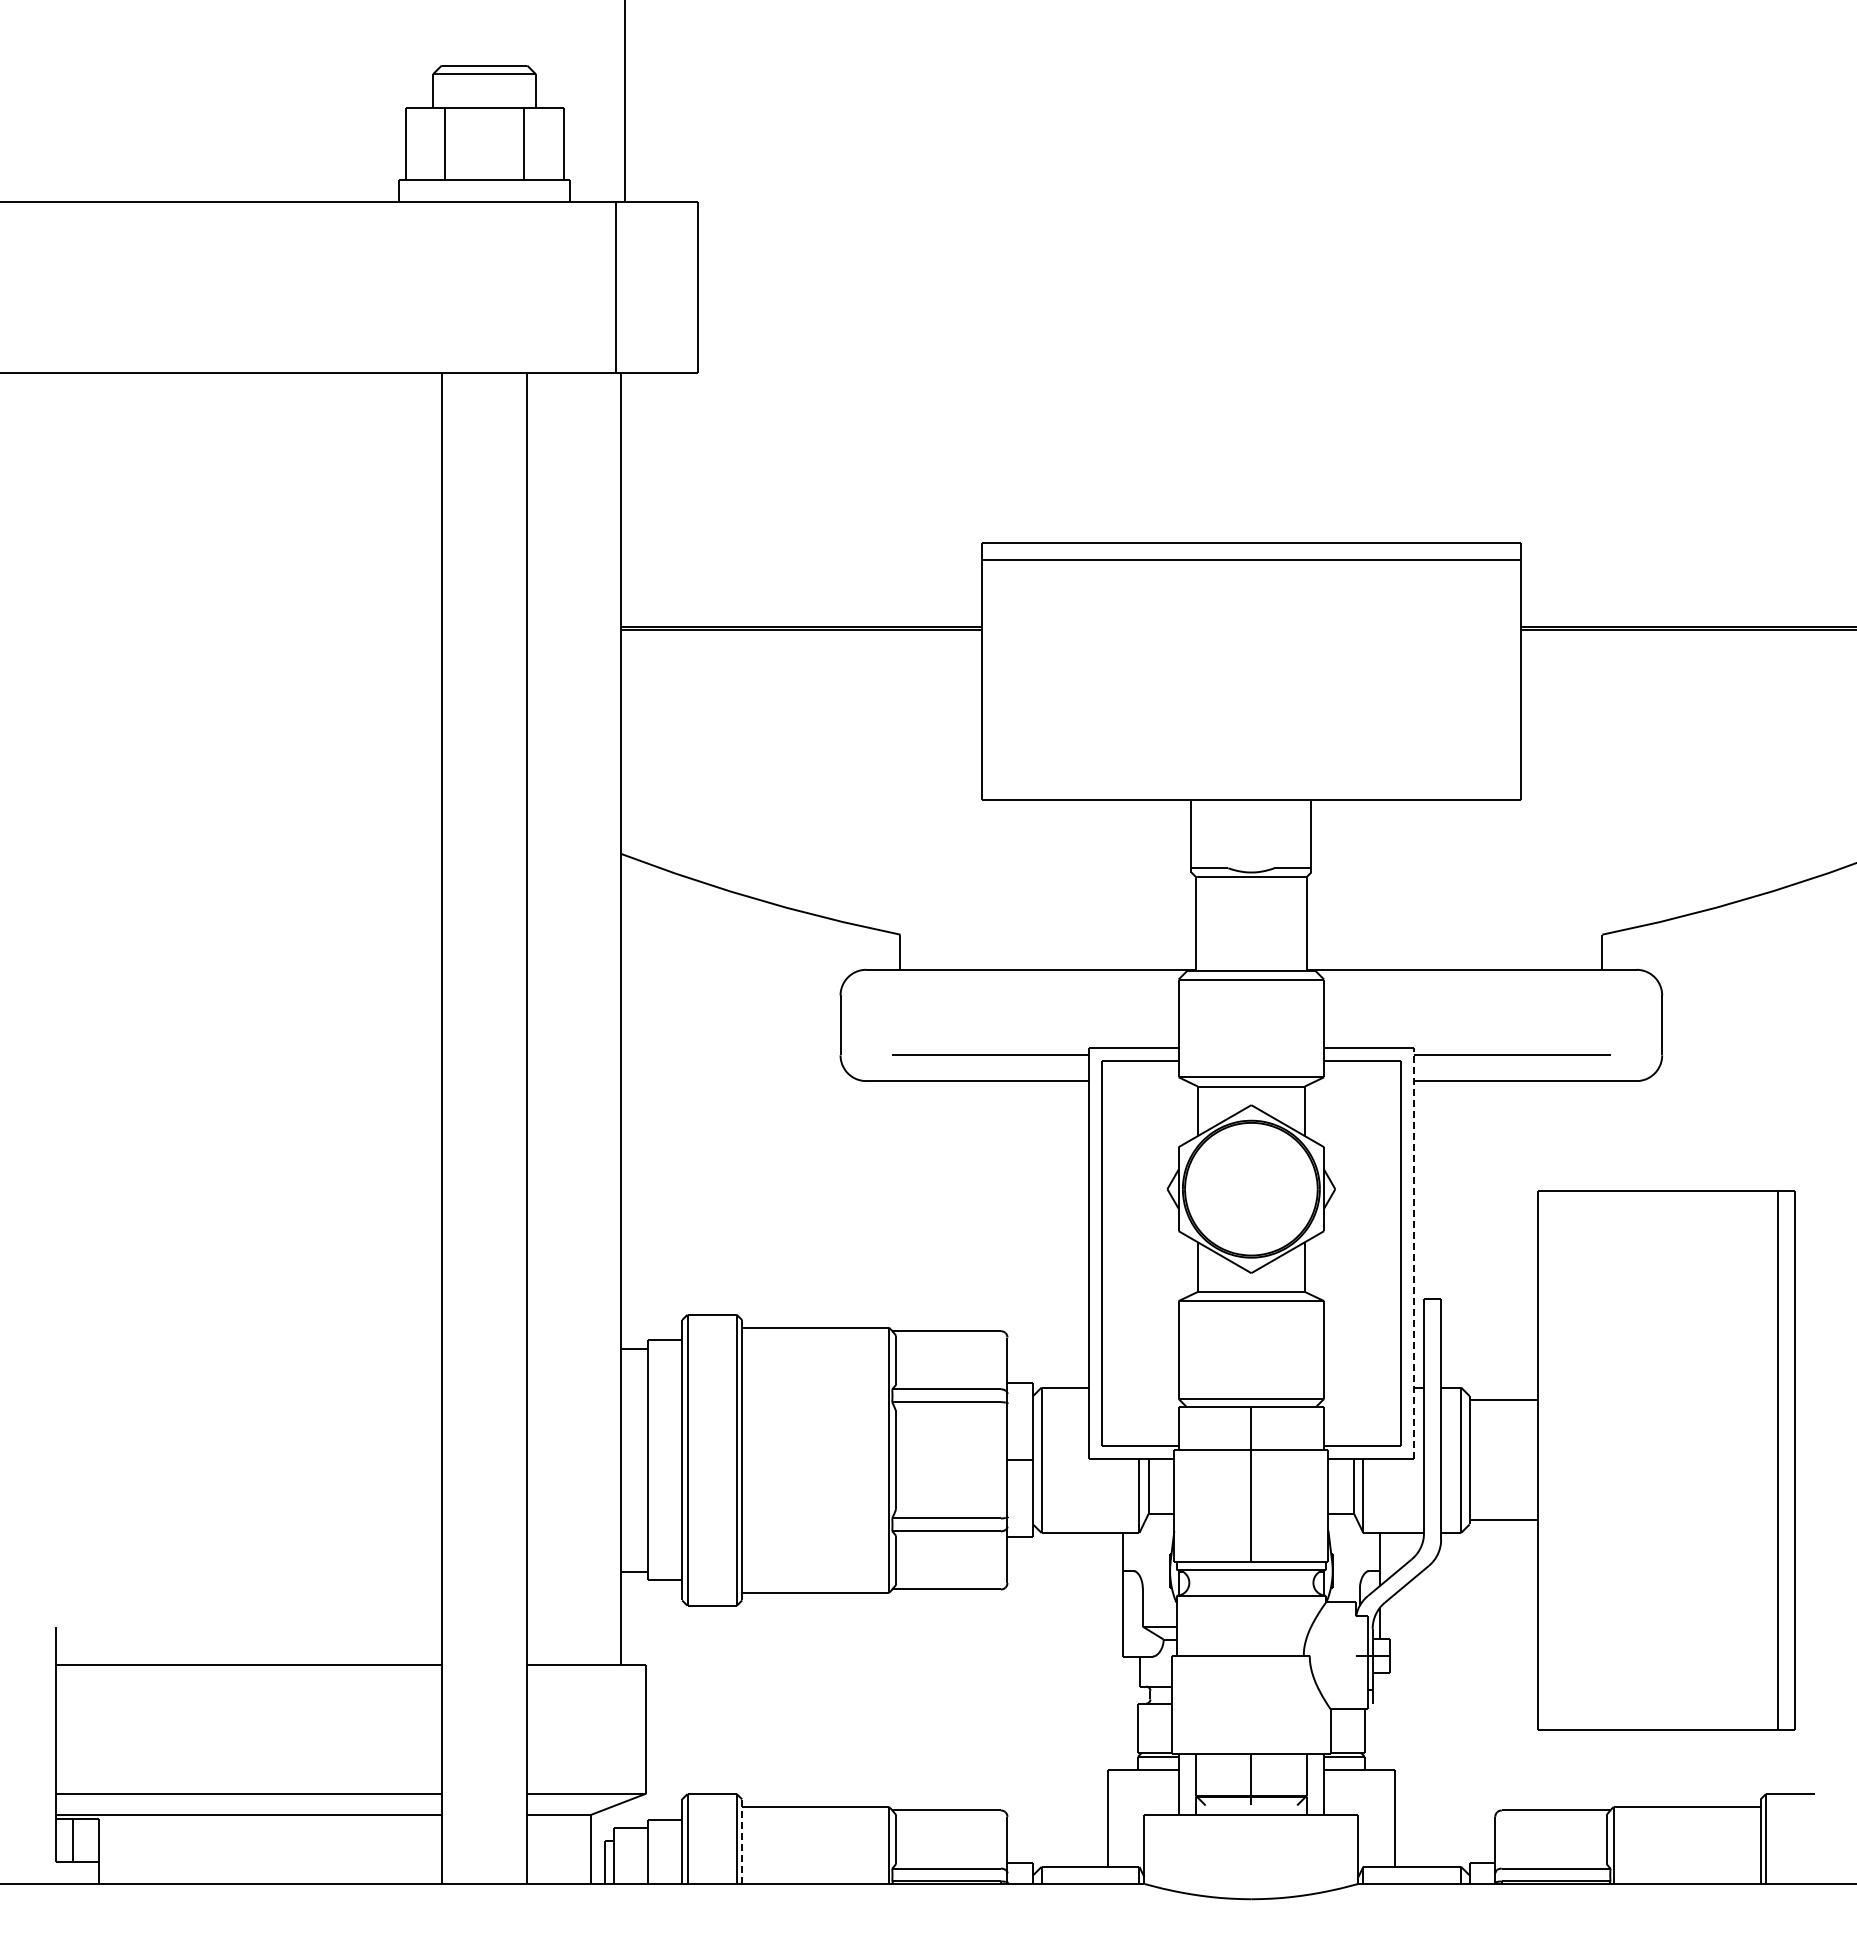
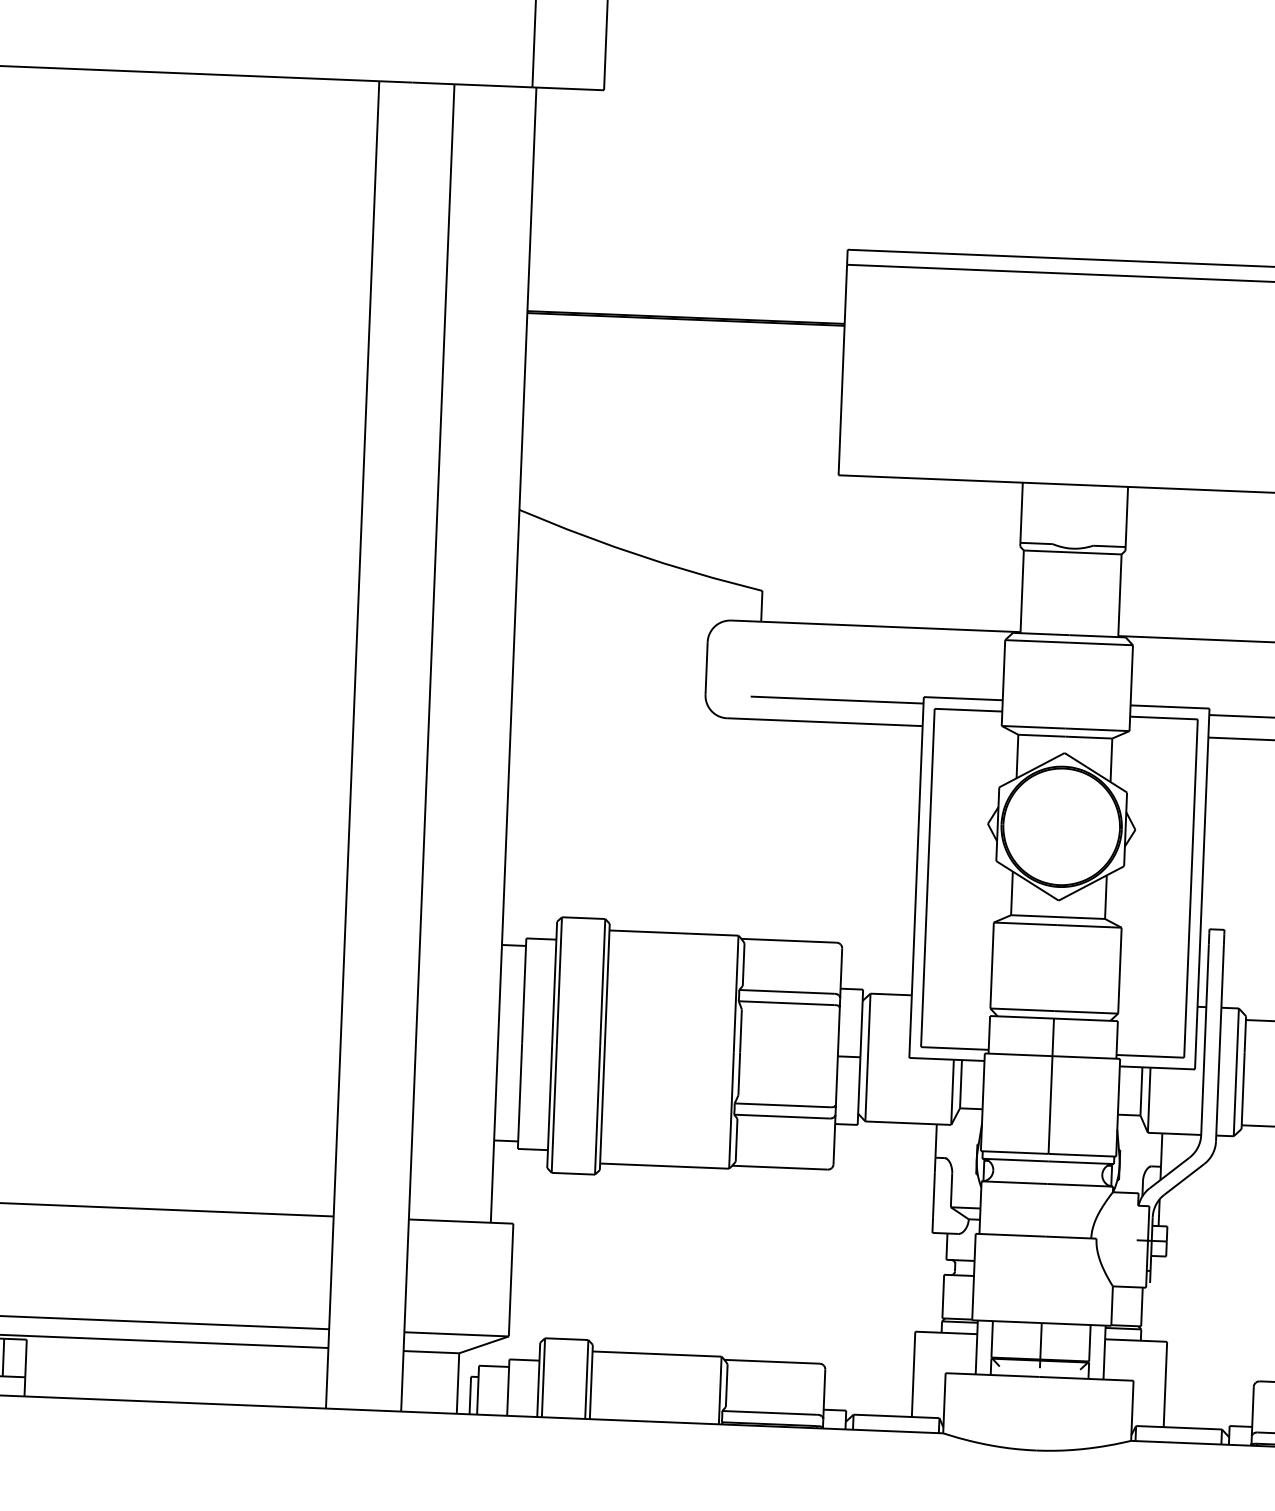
line: (1414, 1252) -> (1202, 888), dashed -> solid
line: (742, 1841) -> (591, 1381), dashed -> solid

